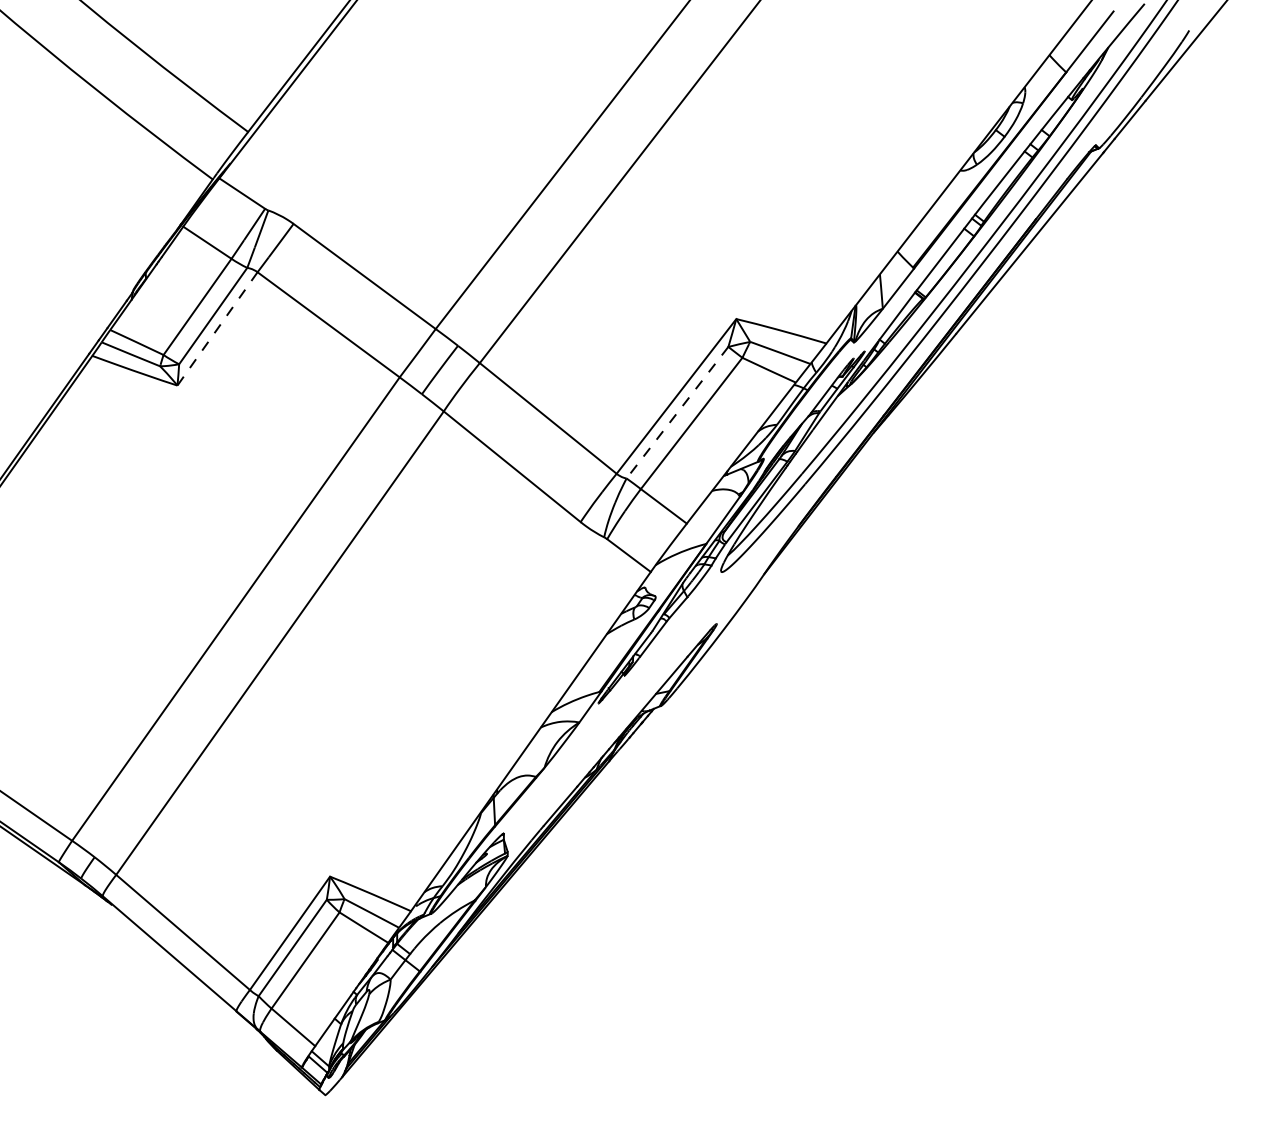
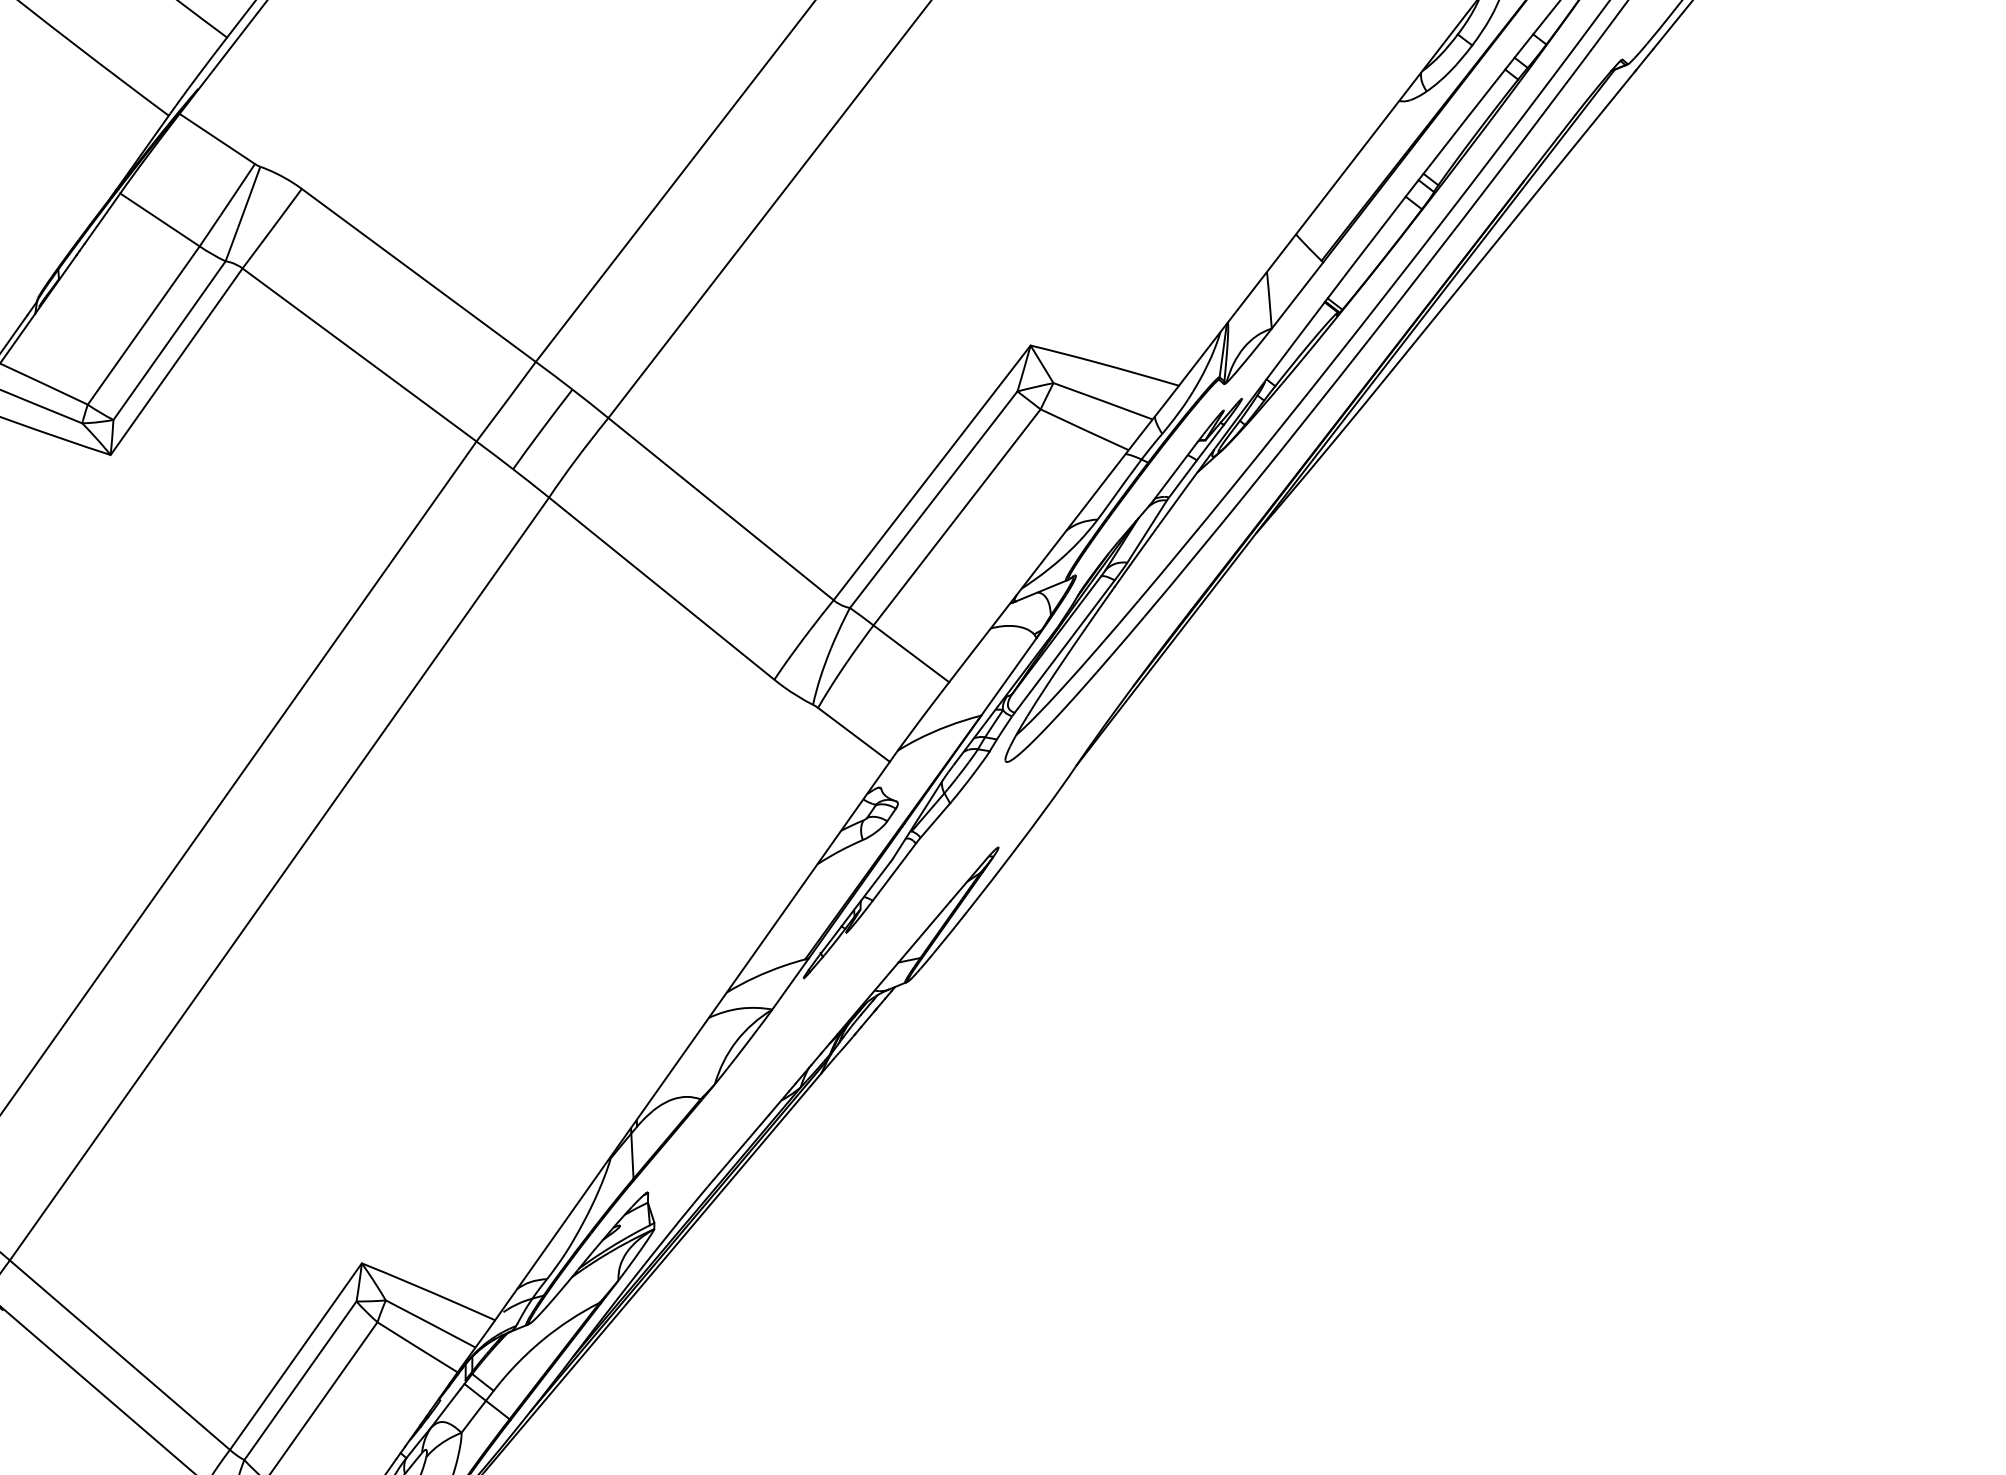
line: (217, 329) -> (176, 362), dashed -> solid
line: (677, 413) -> (933, 500), dashed -> solid

